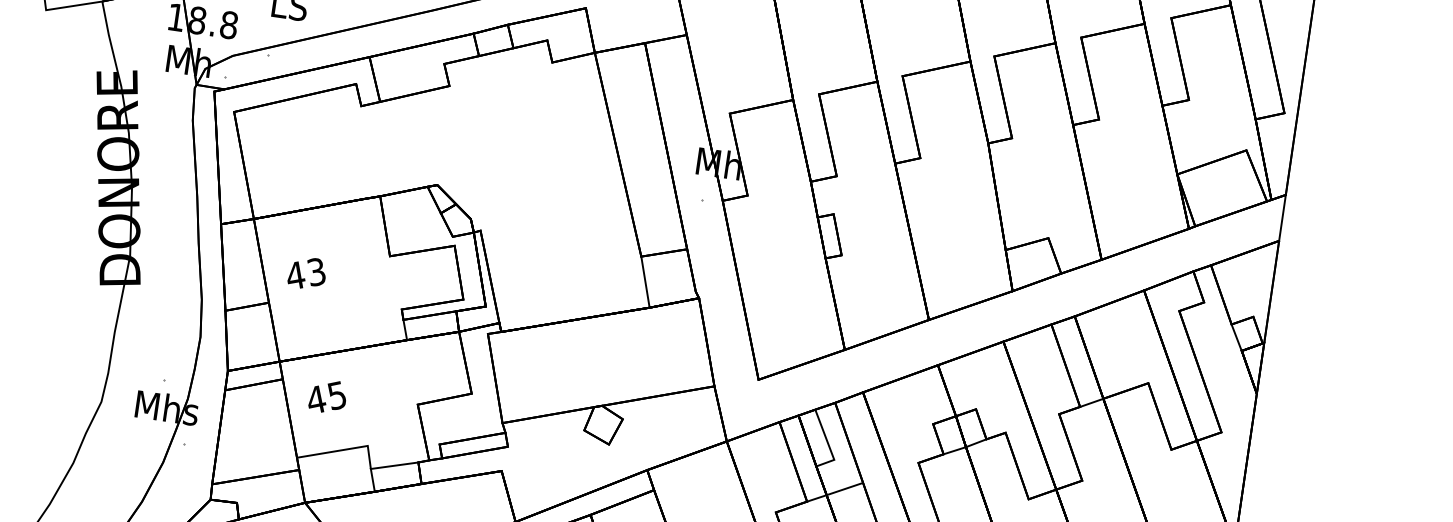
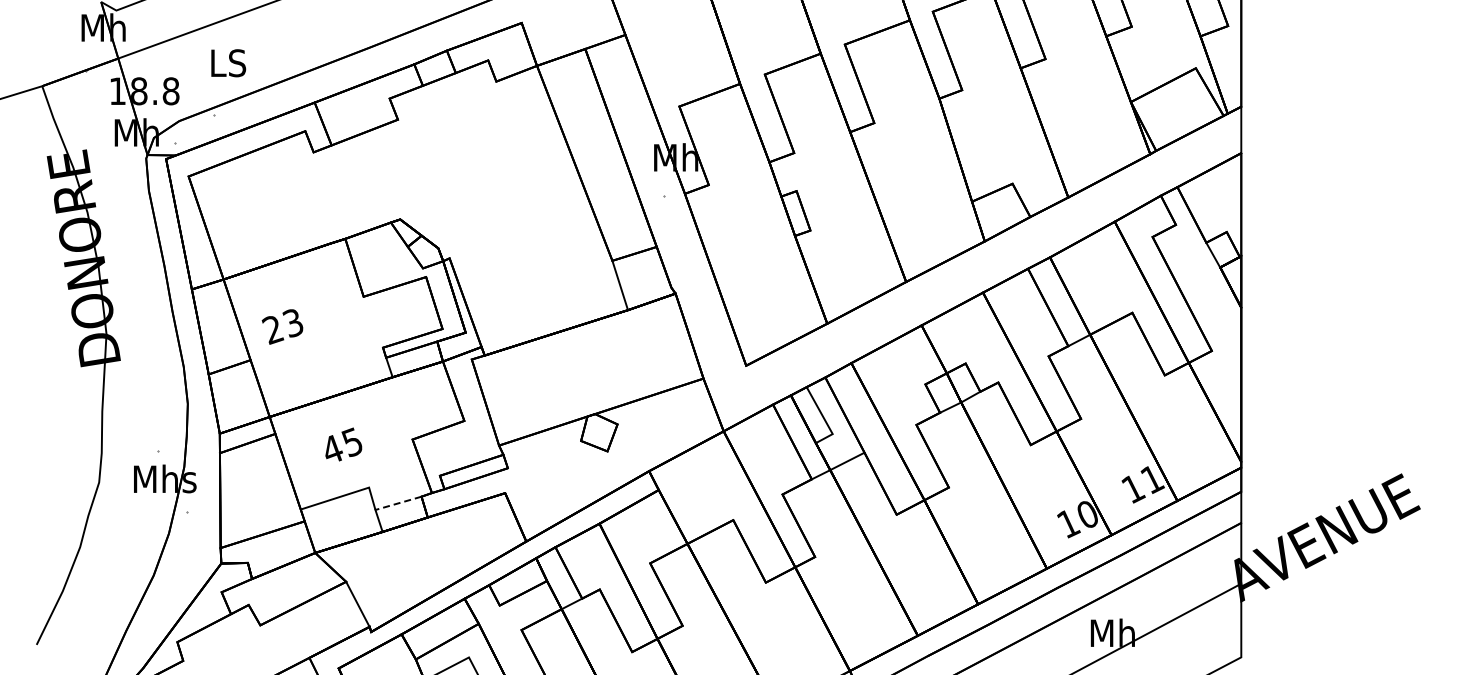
text: (295, 275) -> (272, 329), 43 -> 23
text: (327, 396) -> (343, 444), moved
line: (394, 465) -> (398, 503), solid -> dashed

